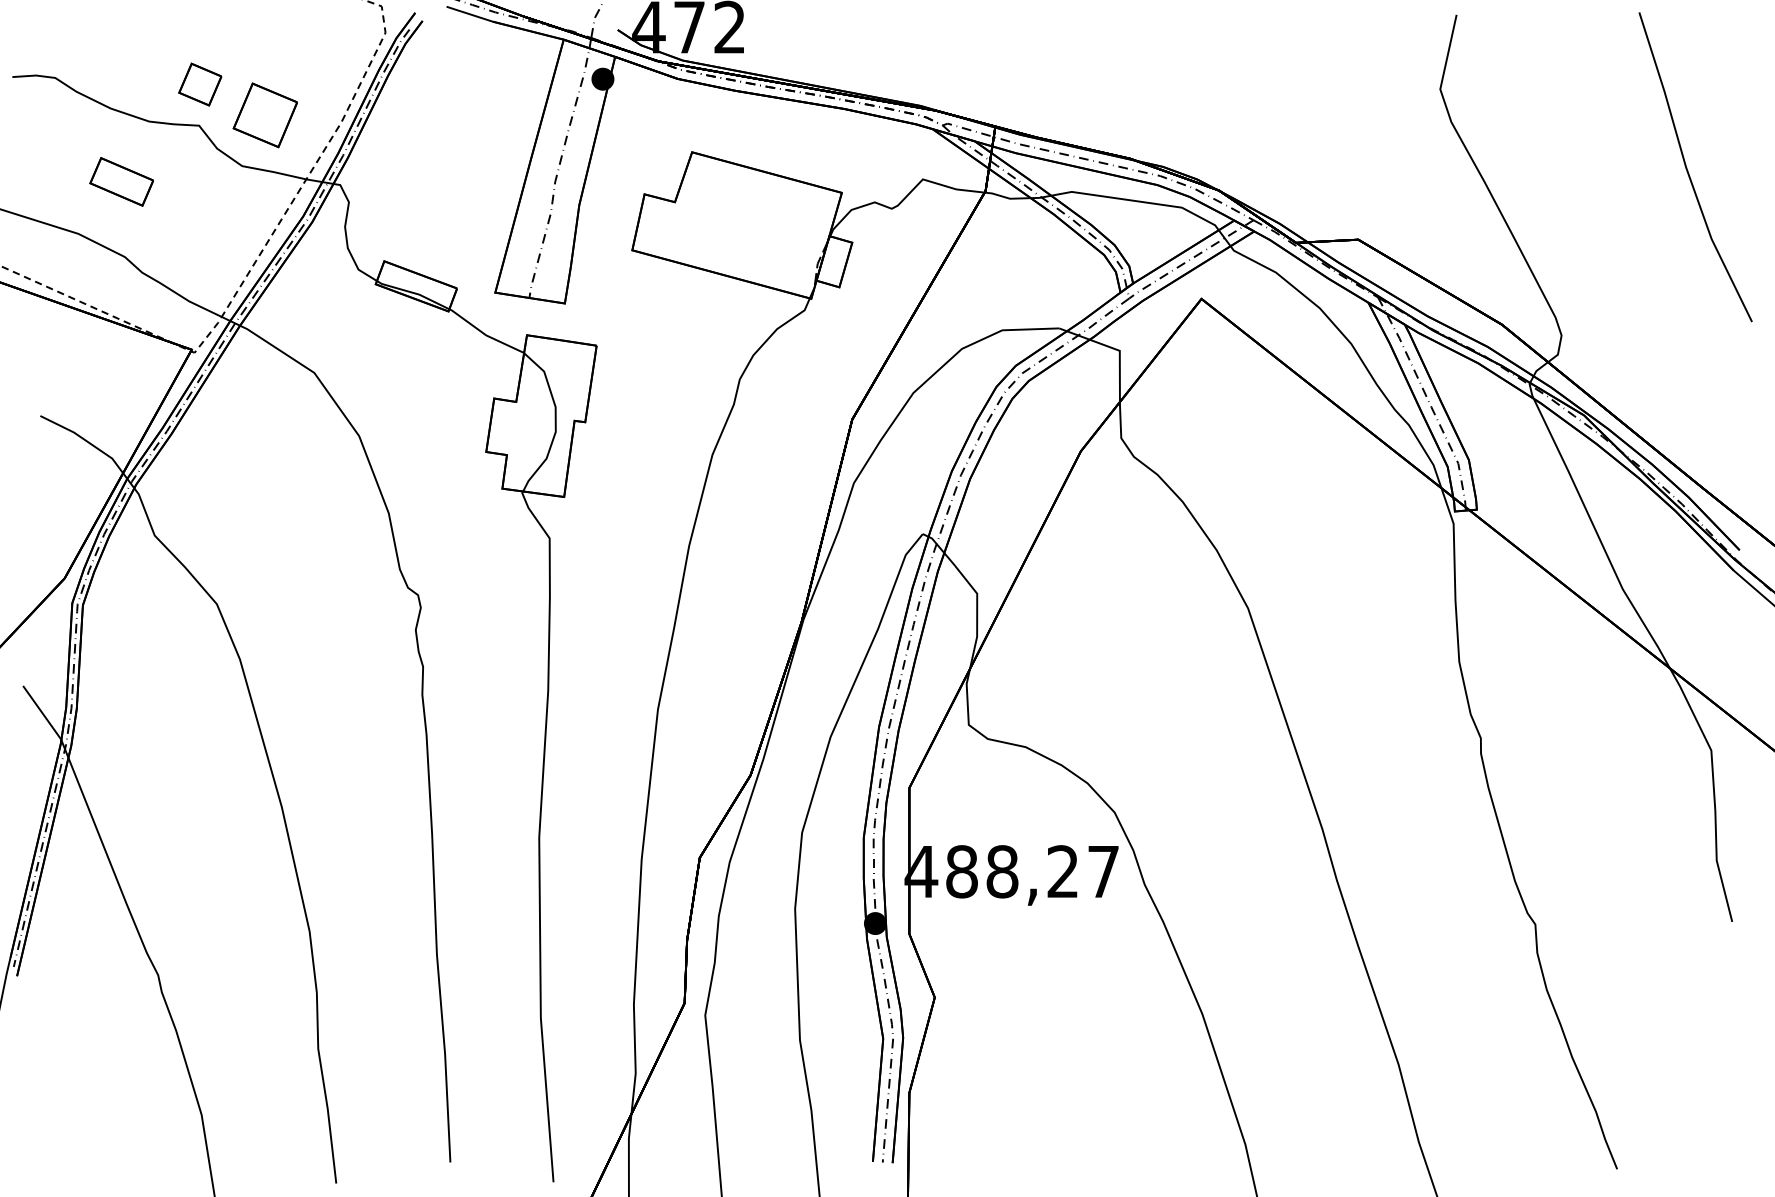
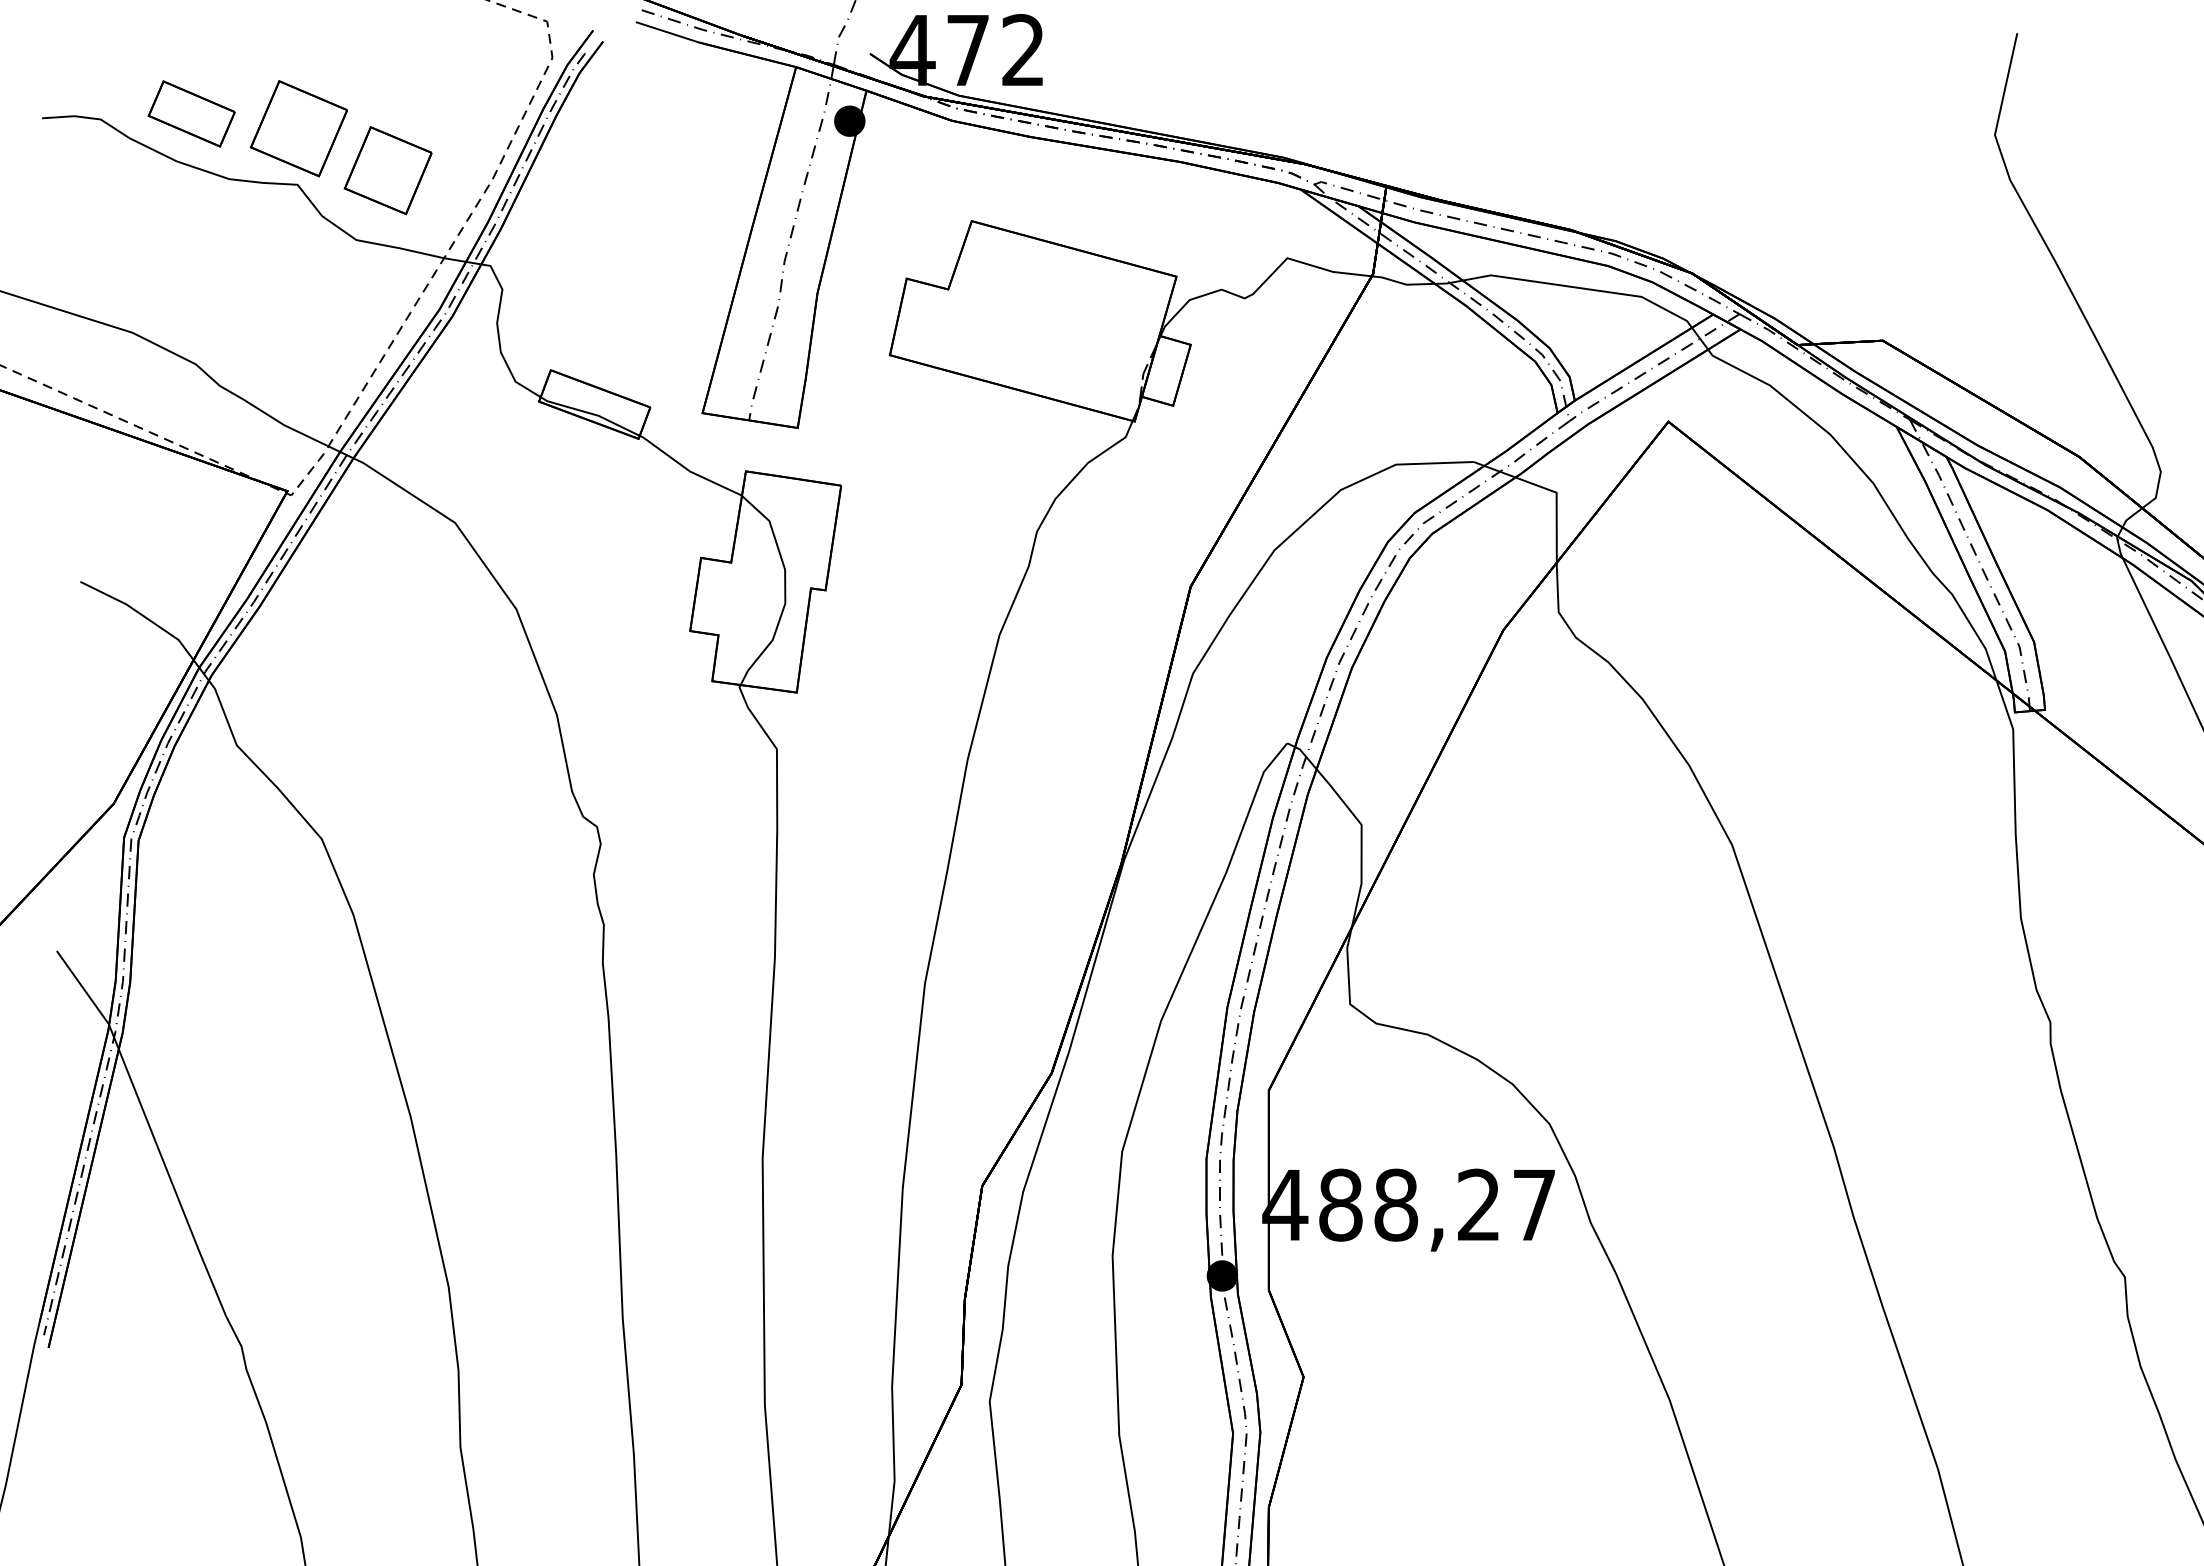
part: (200, 84) -> (299, 128), size x1.67
part: (121, 181) -> (191, 113), moved

